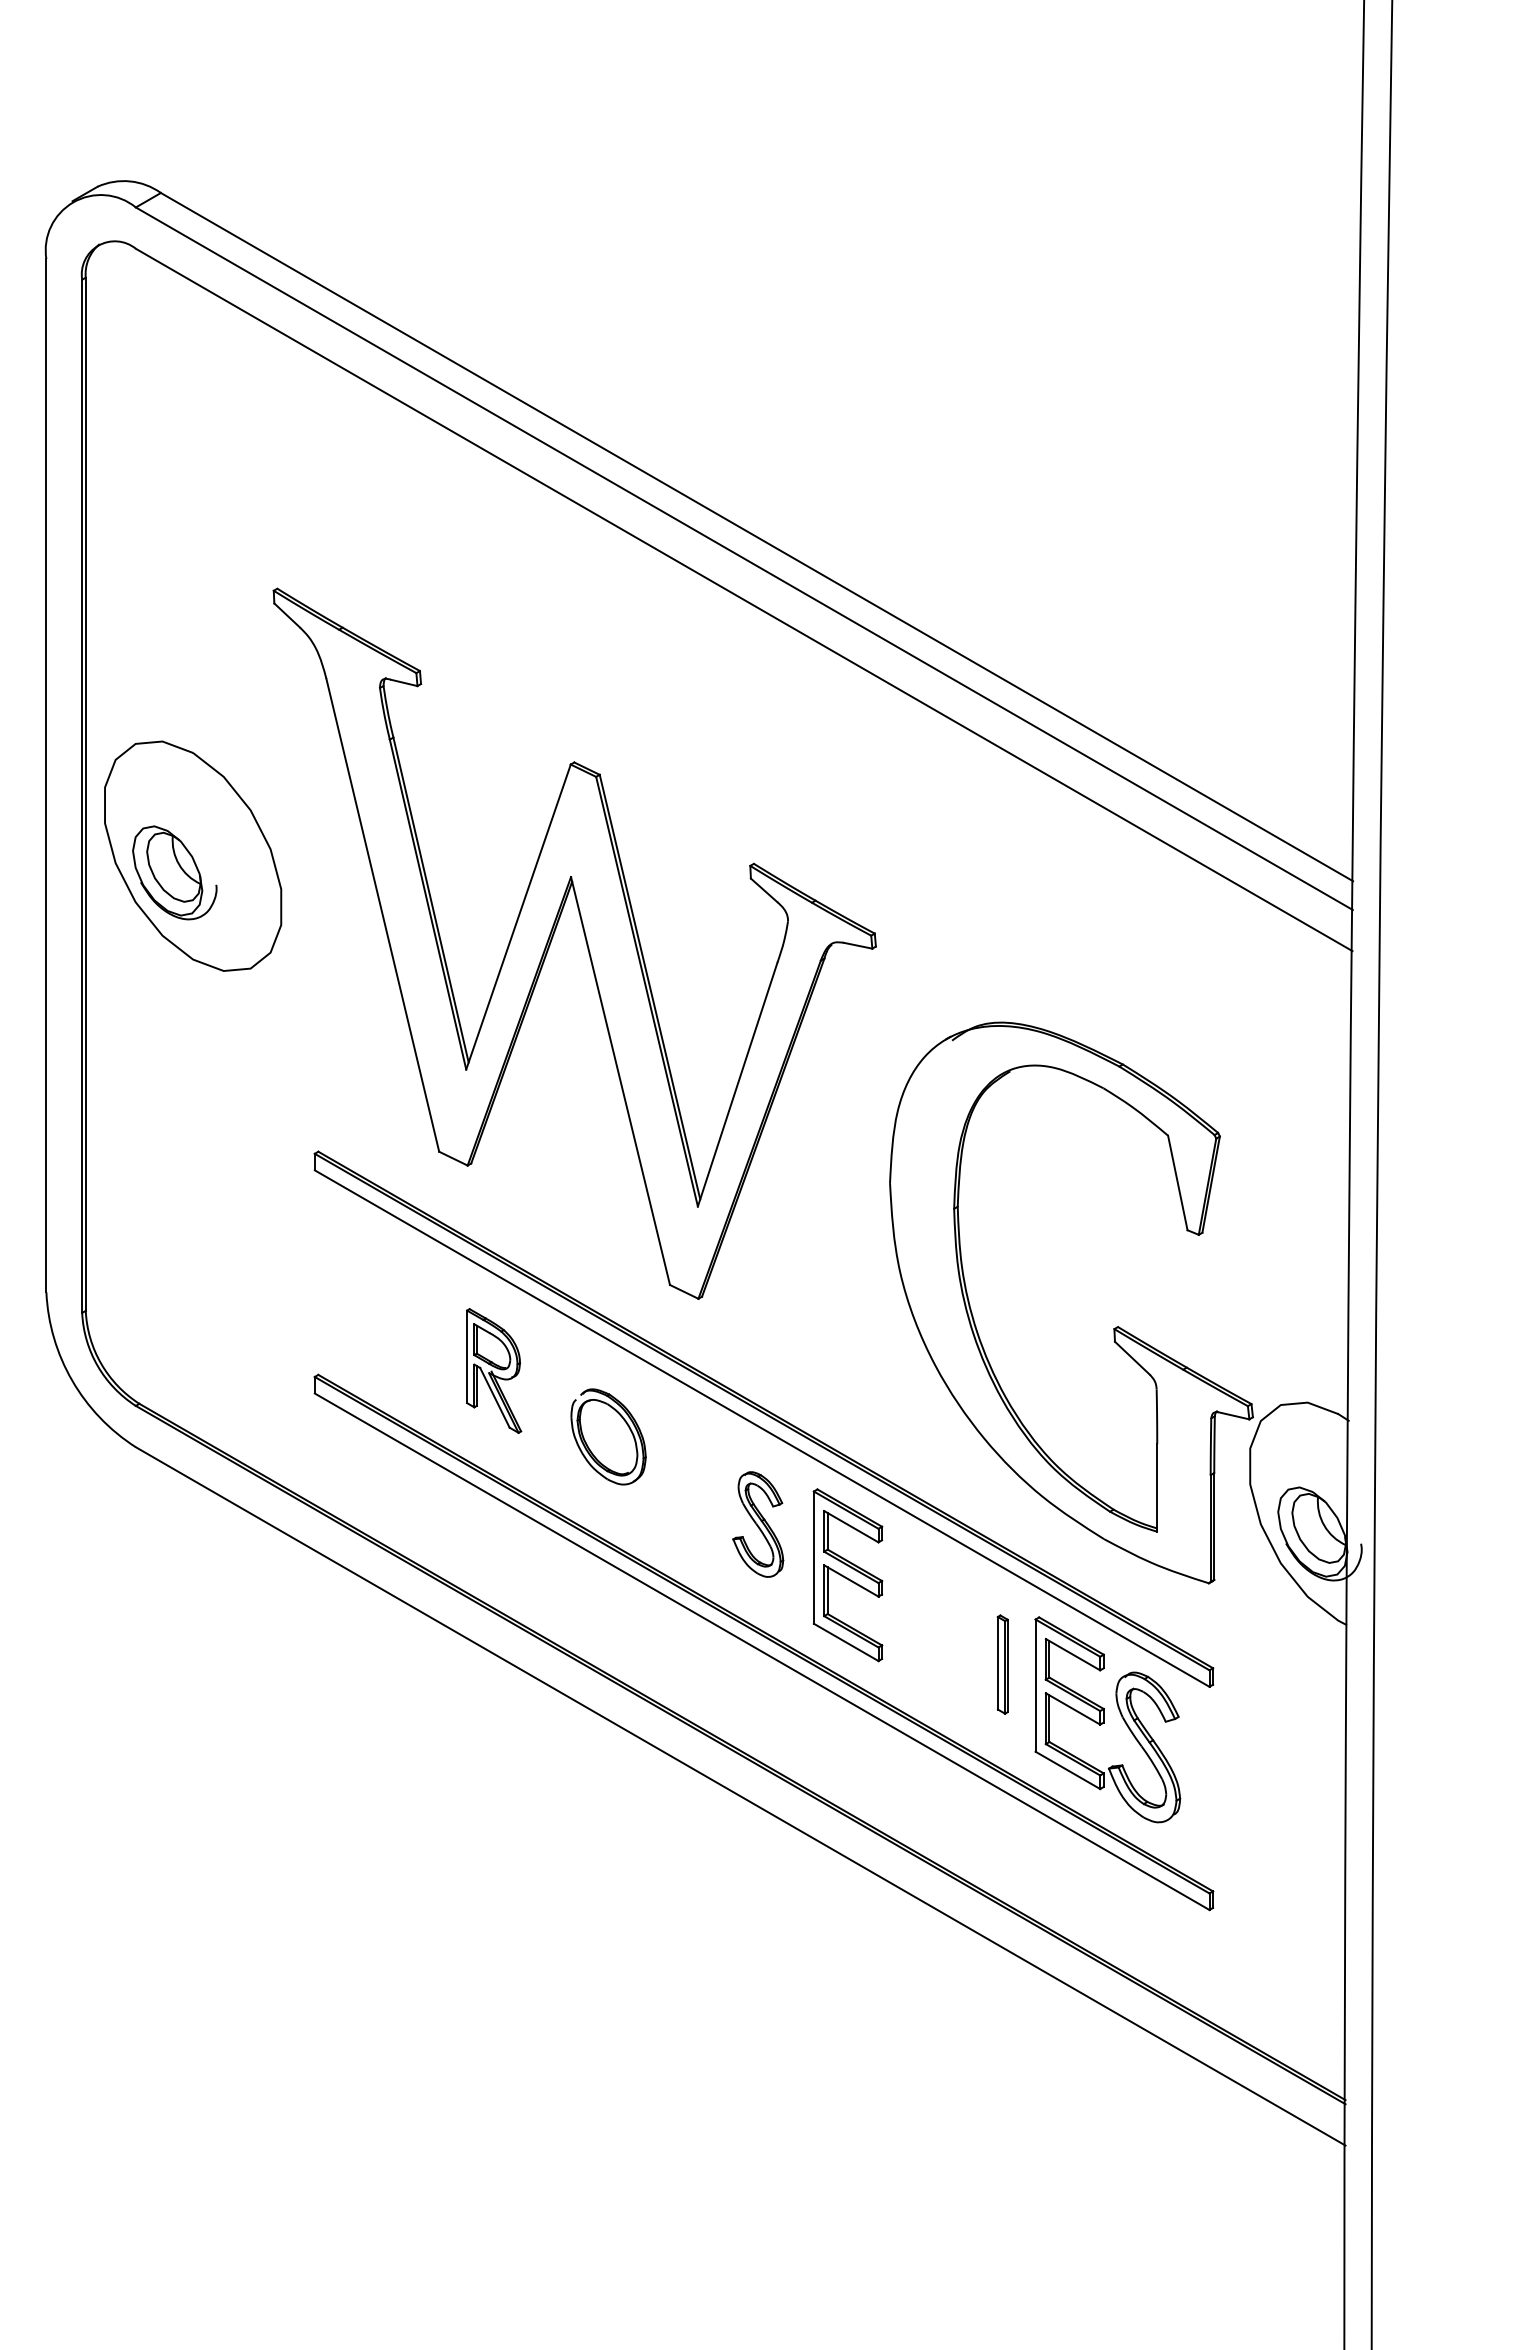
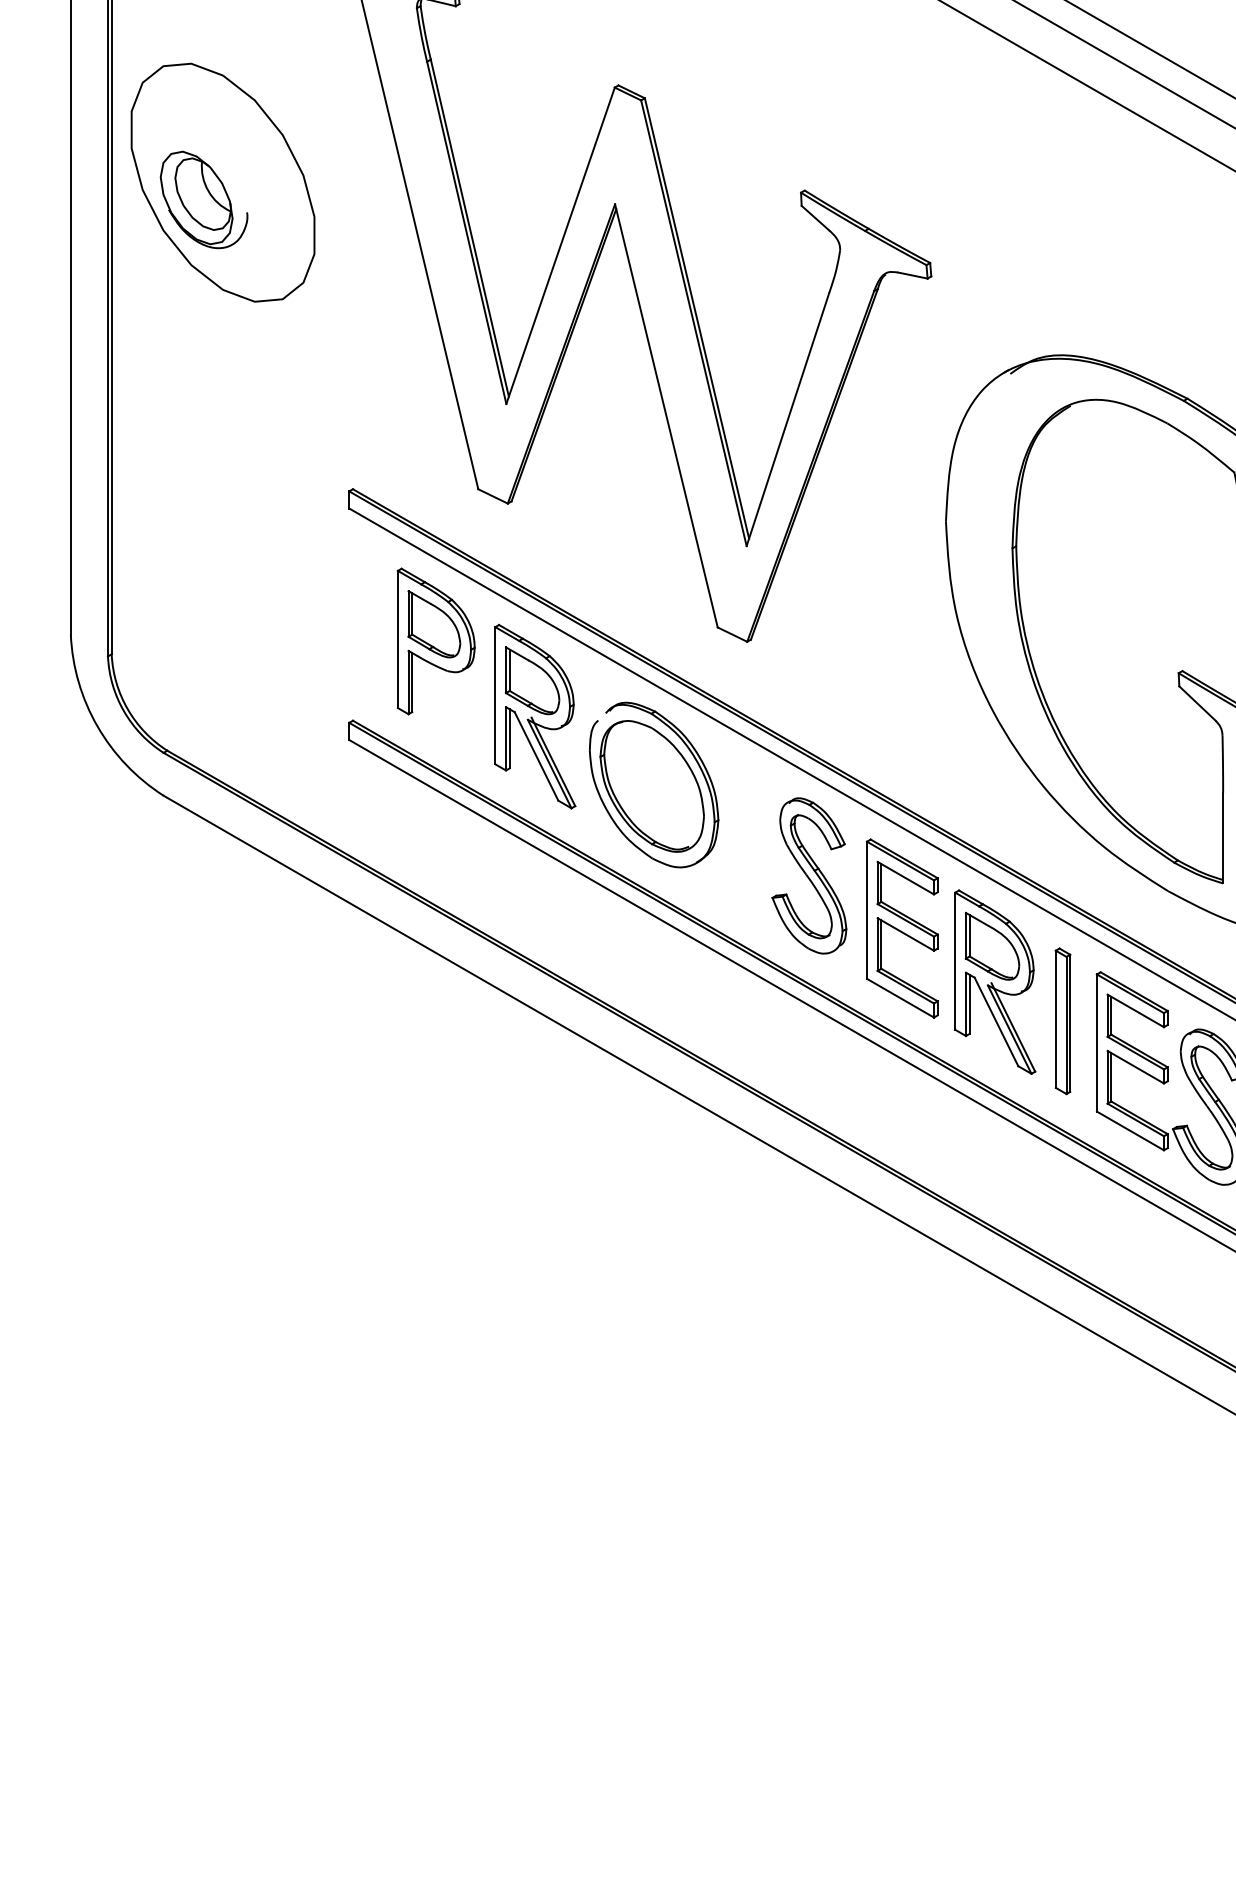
part: (398, 1298) -> (436, 641), added
part: (493, 1370) -> (534, 716), size x1.43
part: (608, 1436) -> (653, 784), size x1.67
part: (757, 1524) -> (808, 875), size x1.43
part: (937, 1626) -> (995, 981), added
part: (1002, 1664) -> (1062, 1021), size x1.43

